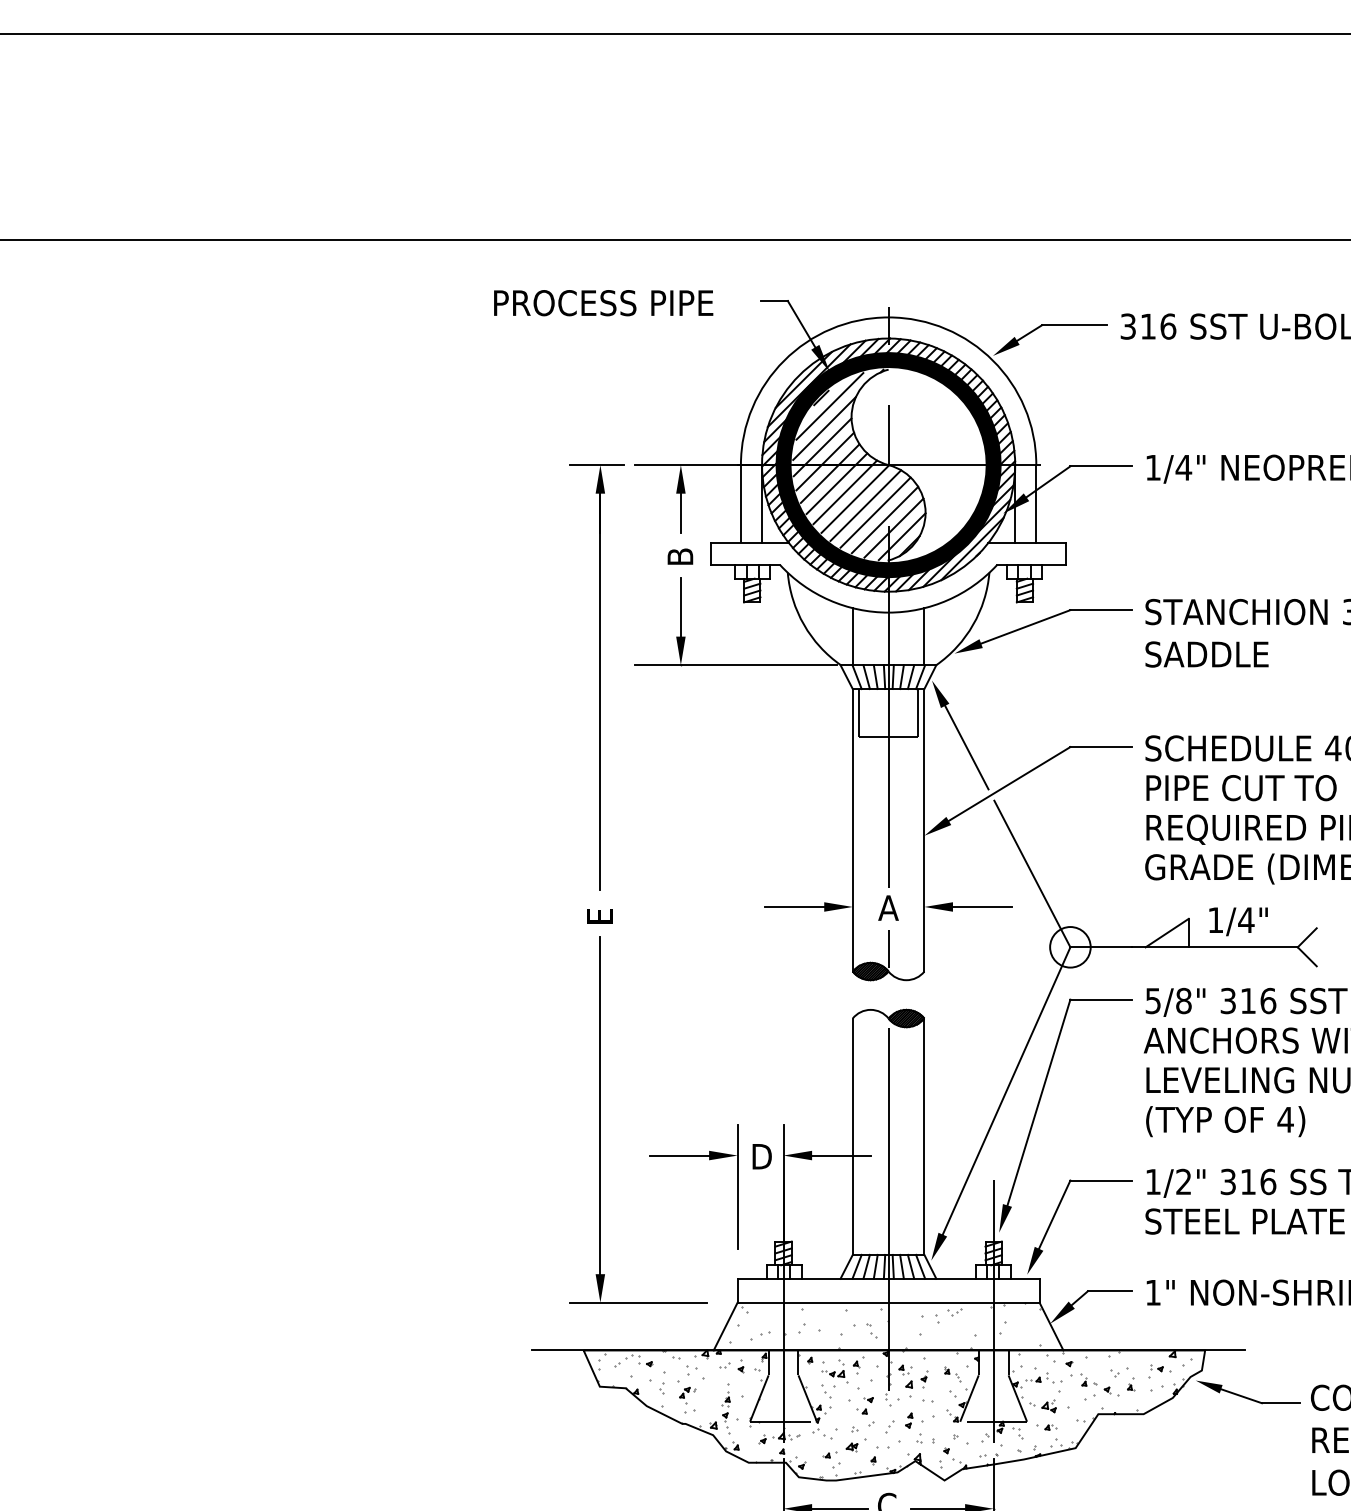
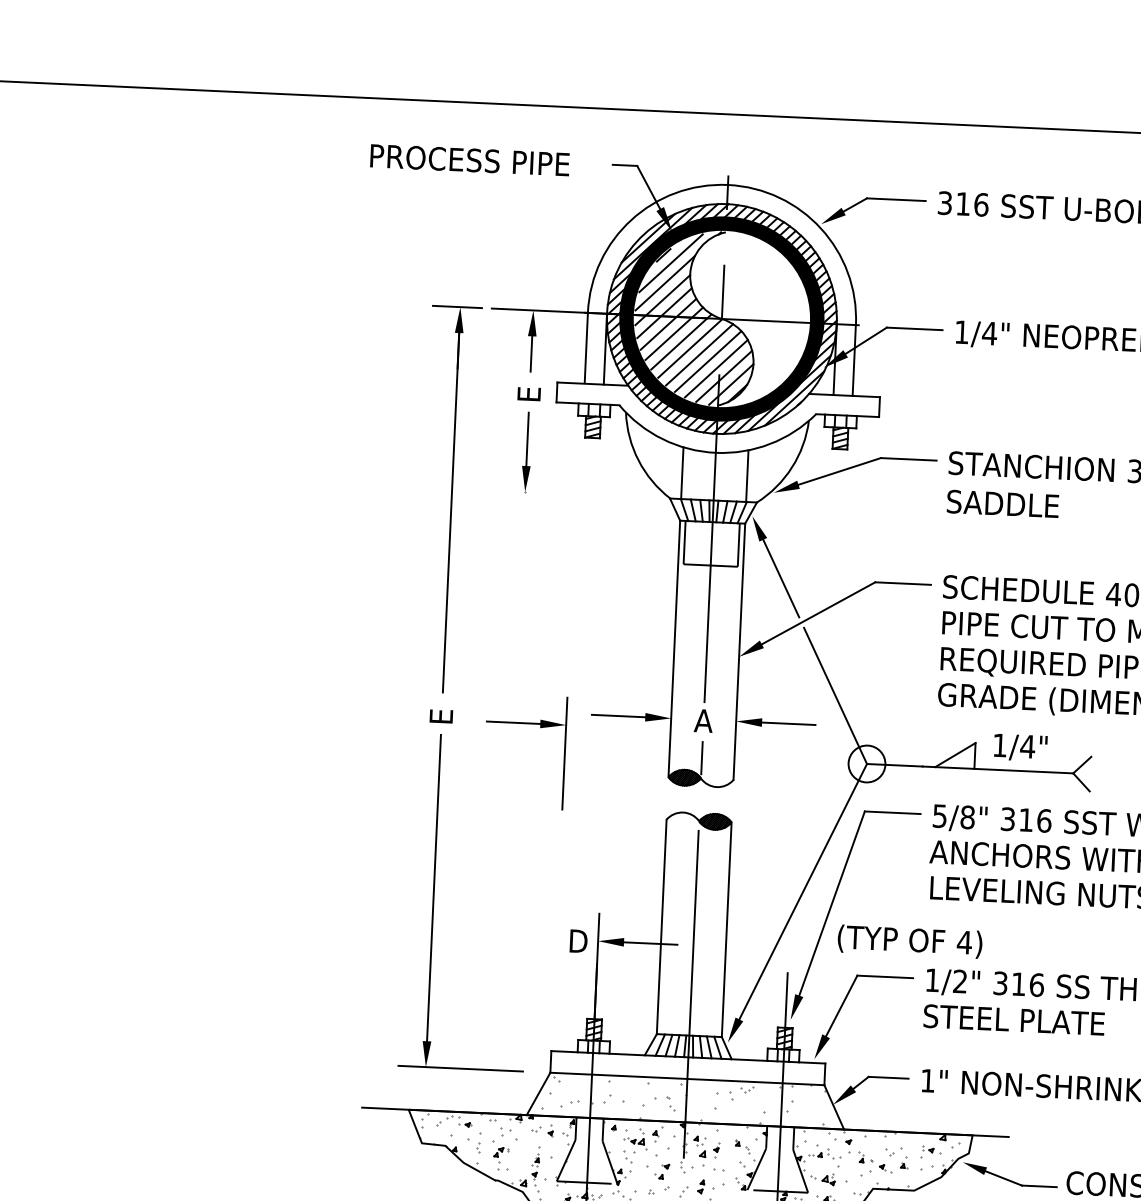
text: (680, 556) -> (529, 393), B -> E
line: (735, 665) -> (574, 494), removed
text: (1225, 1121) -> (909, 941), moved
part: (693, 1156) -> (526, 724), moved

